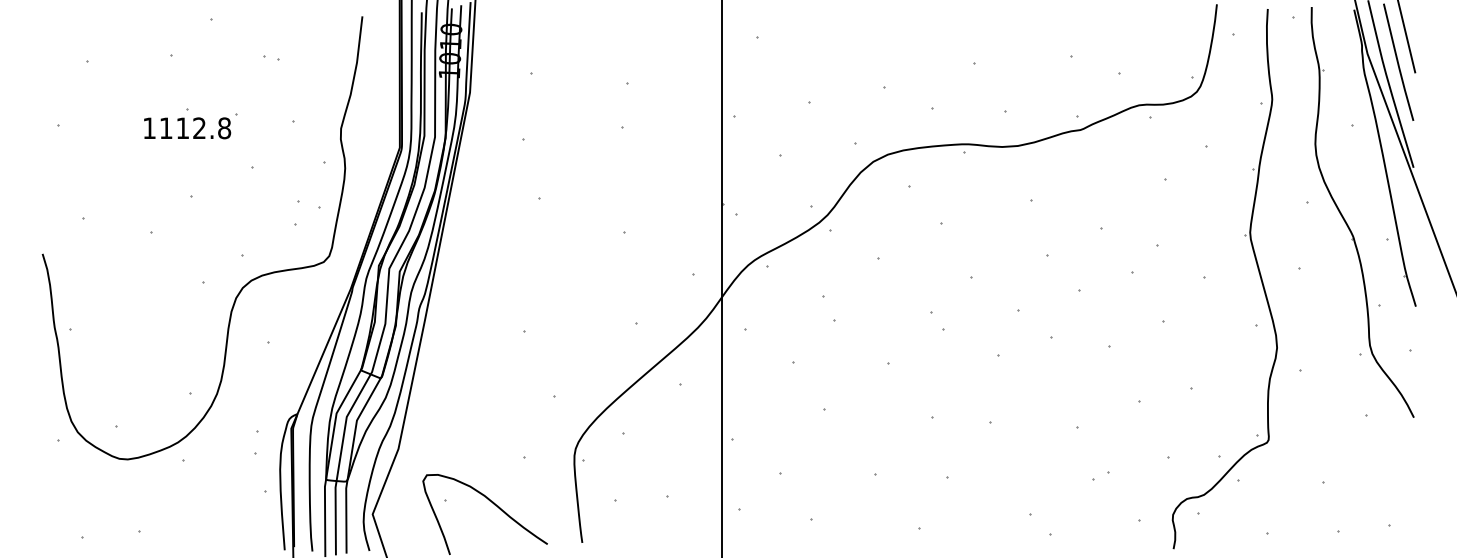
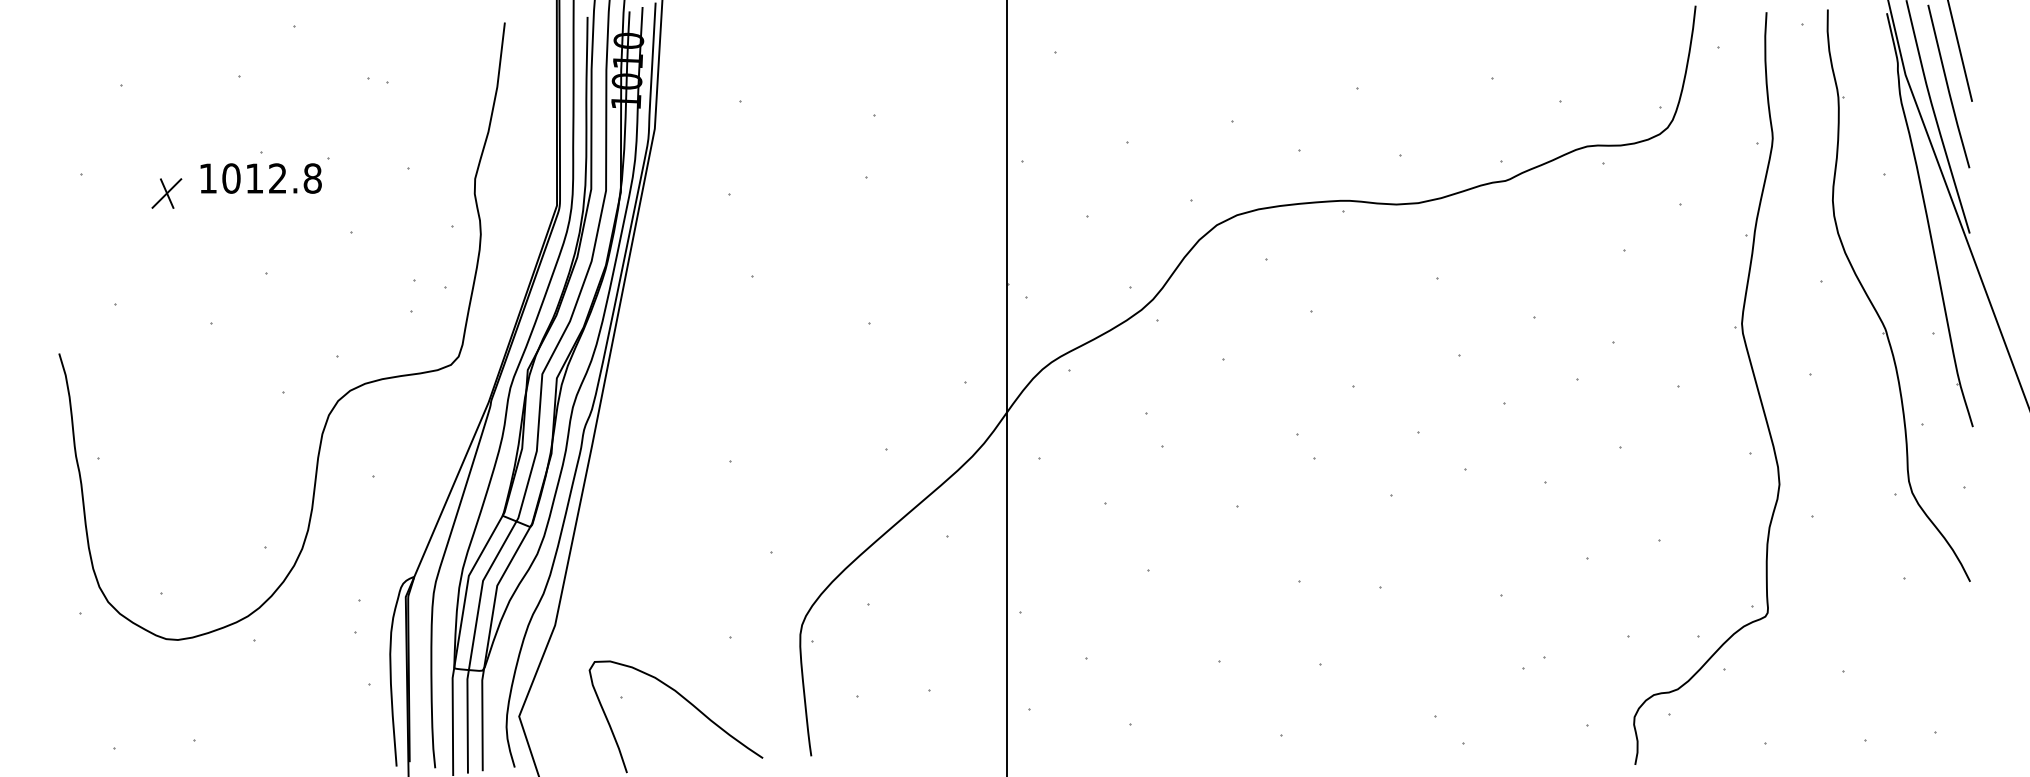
text: (166, 128) -> (231, 178), 1112.8 -> 1012.8
part: (119, 139) -> (166, 193), added

